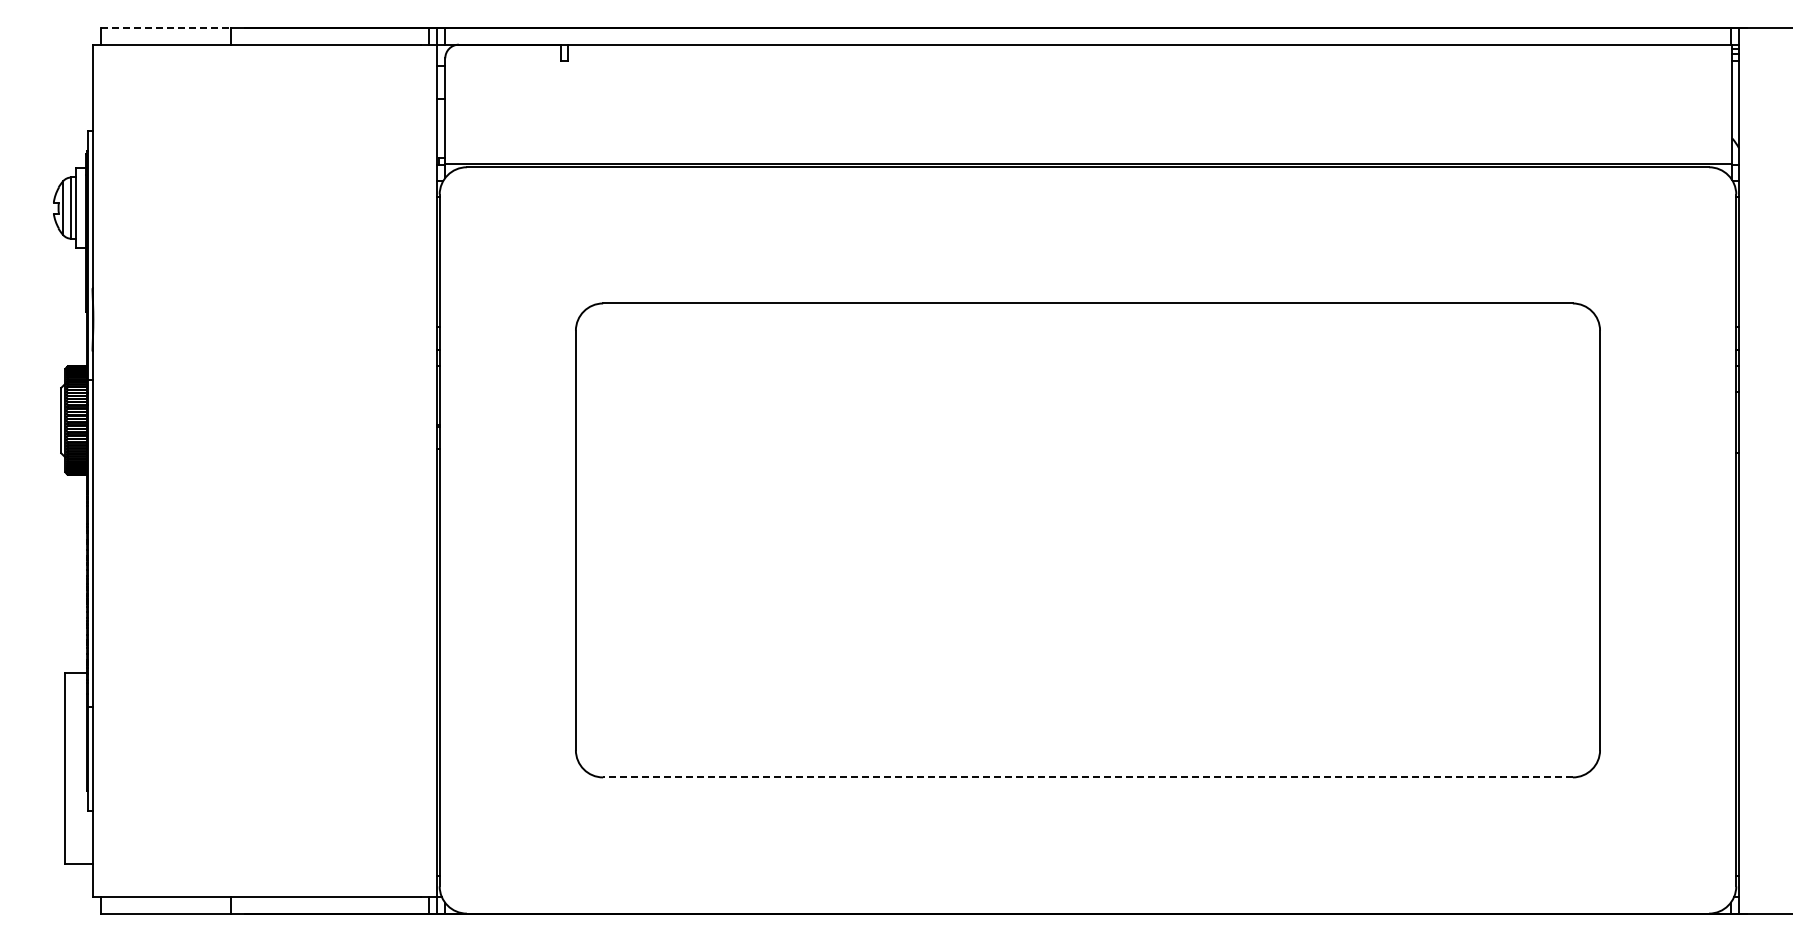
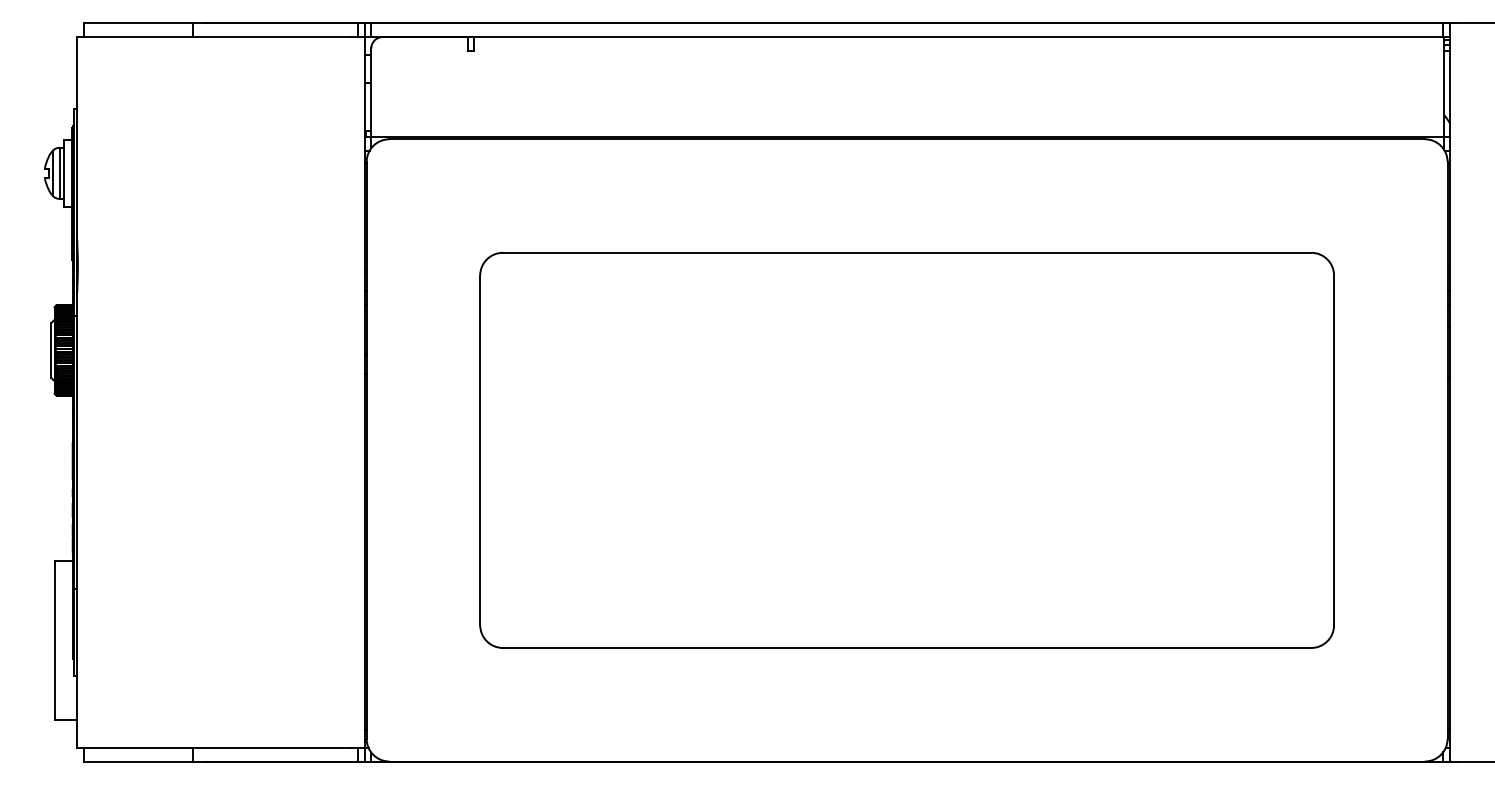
line: (166, 28) -> (138, 23), dashed -> solid
line: (1087, 777) -> (906, 648), dashed -> solid

